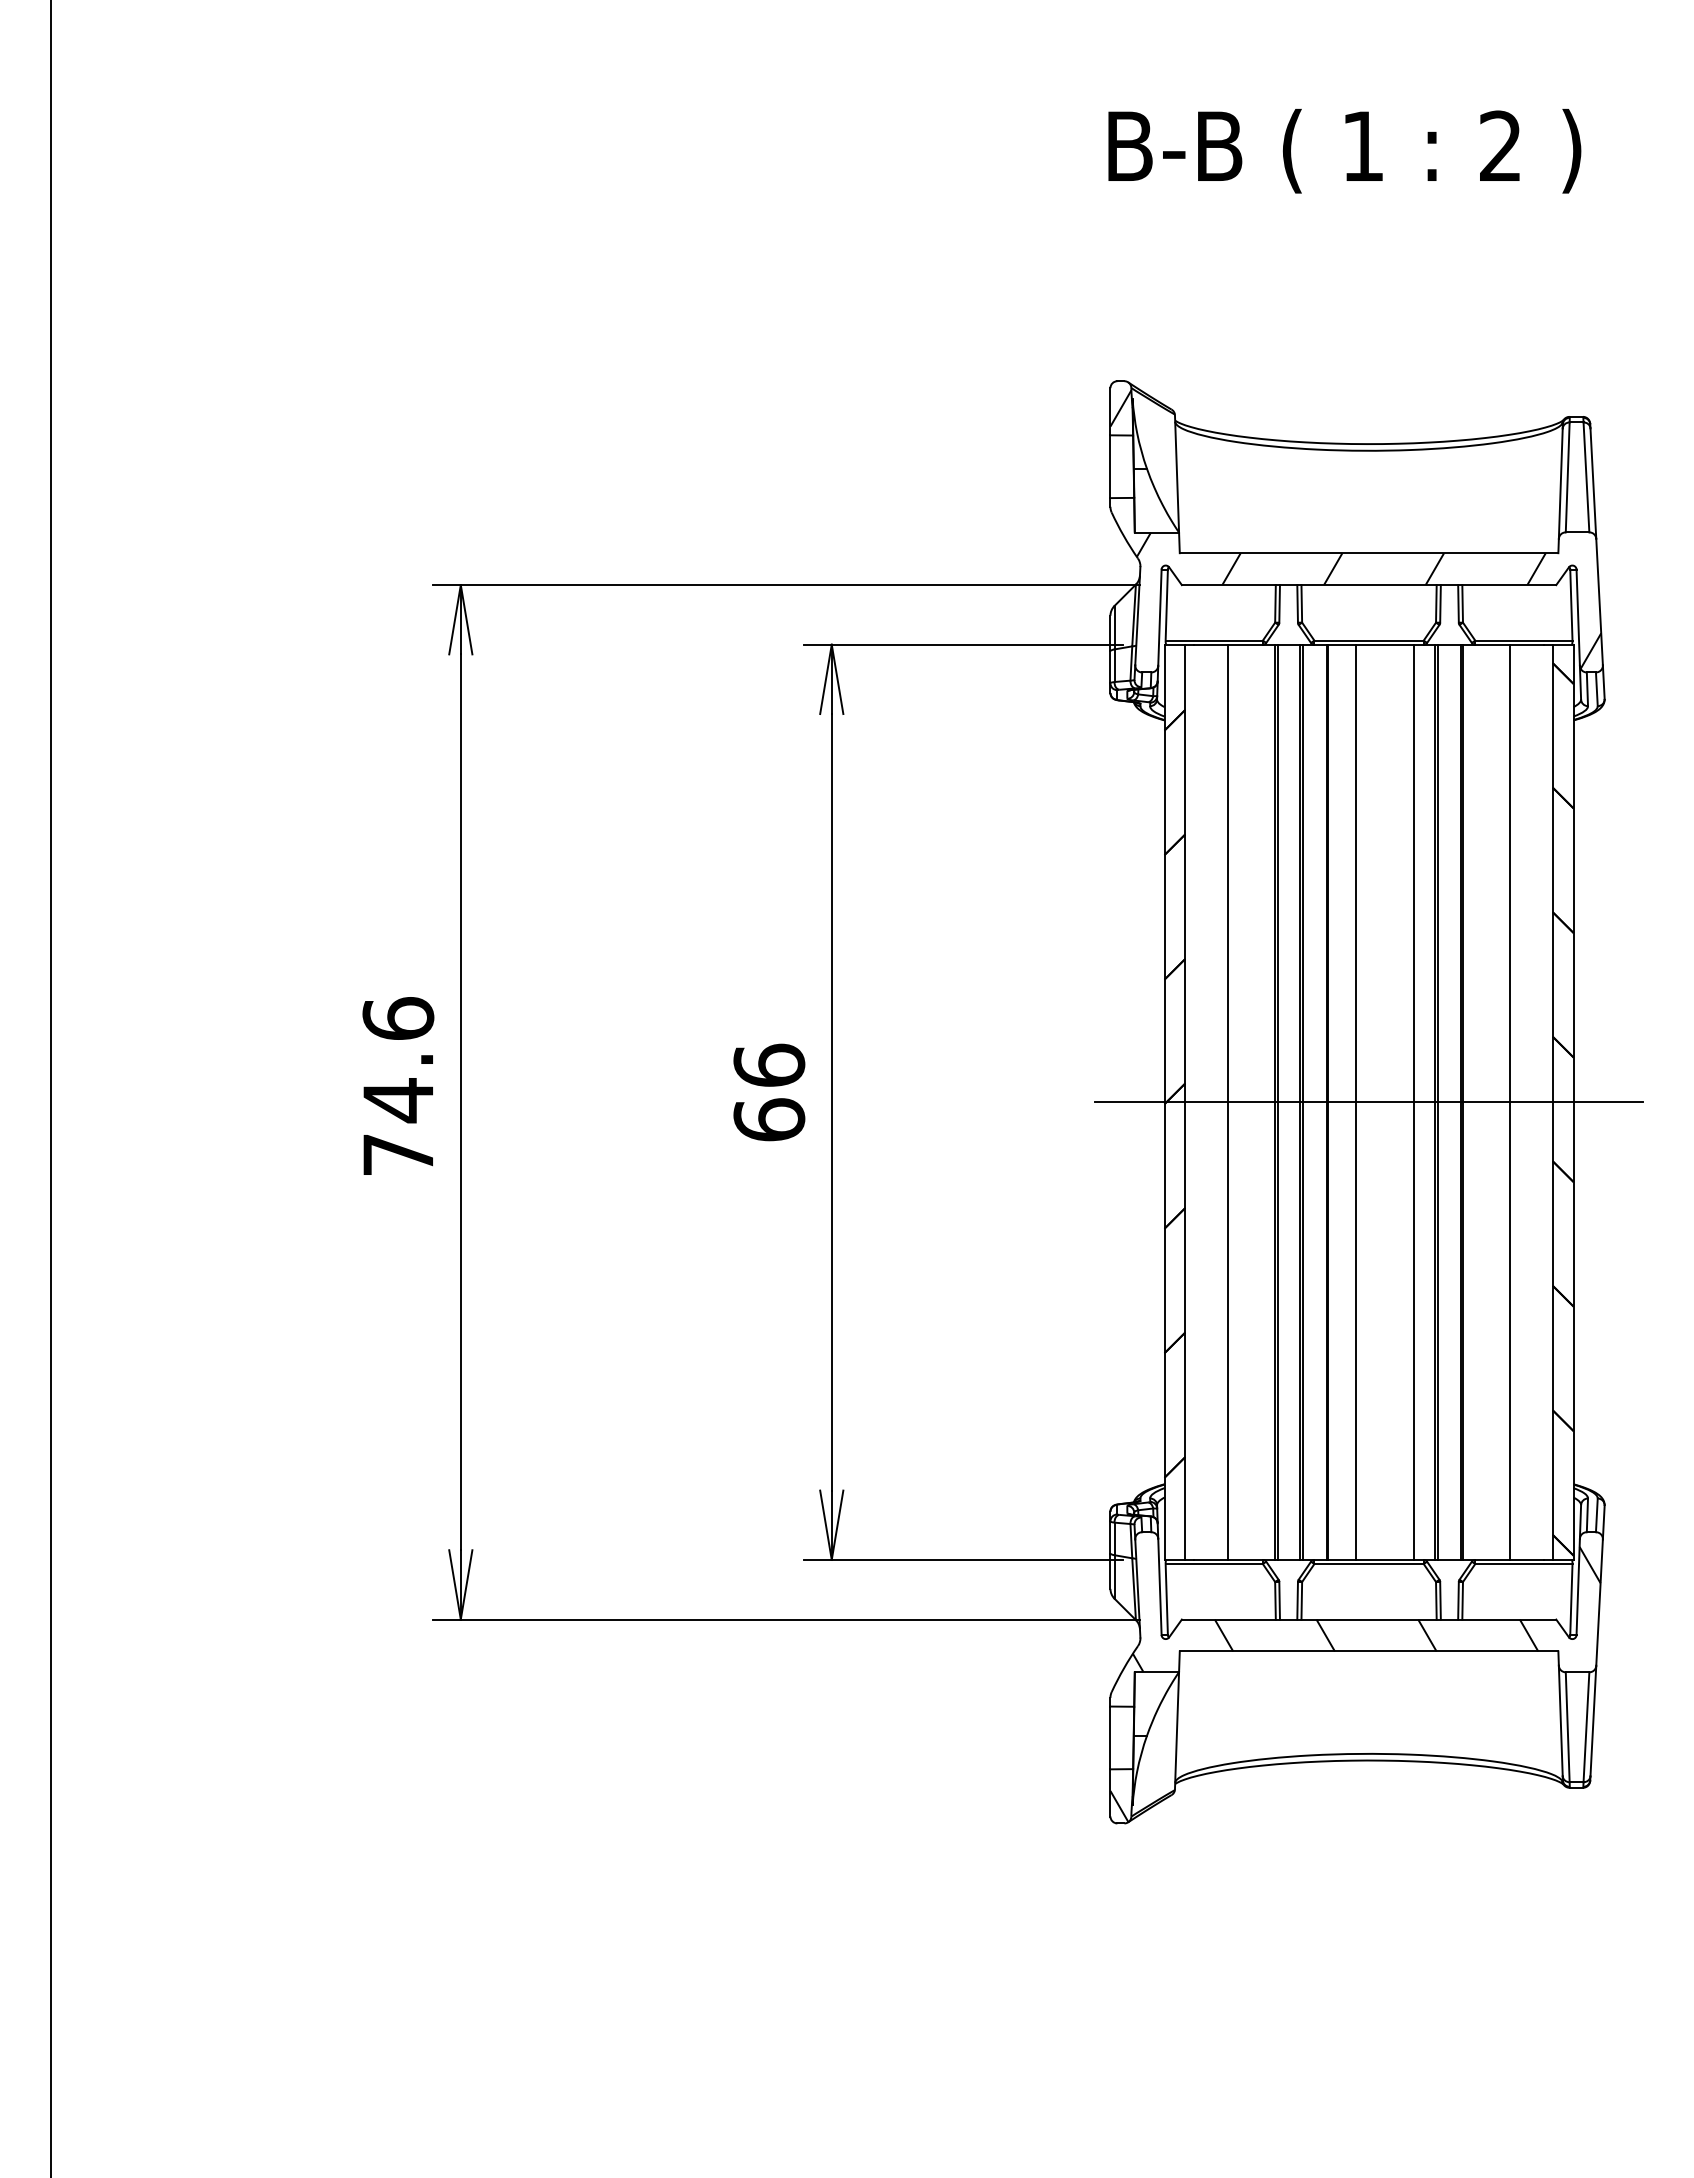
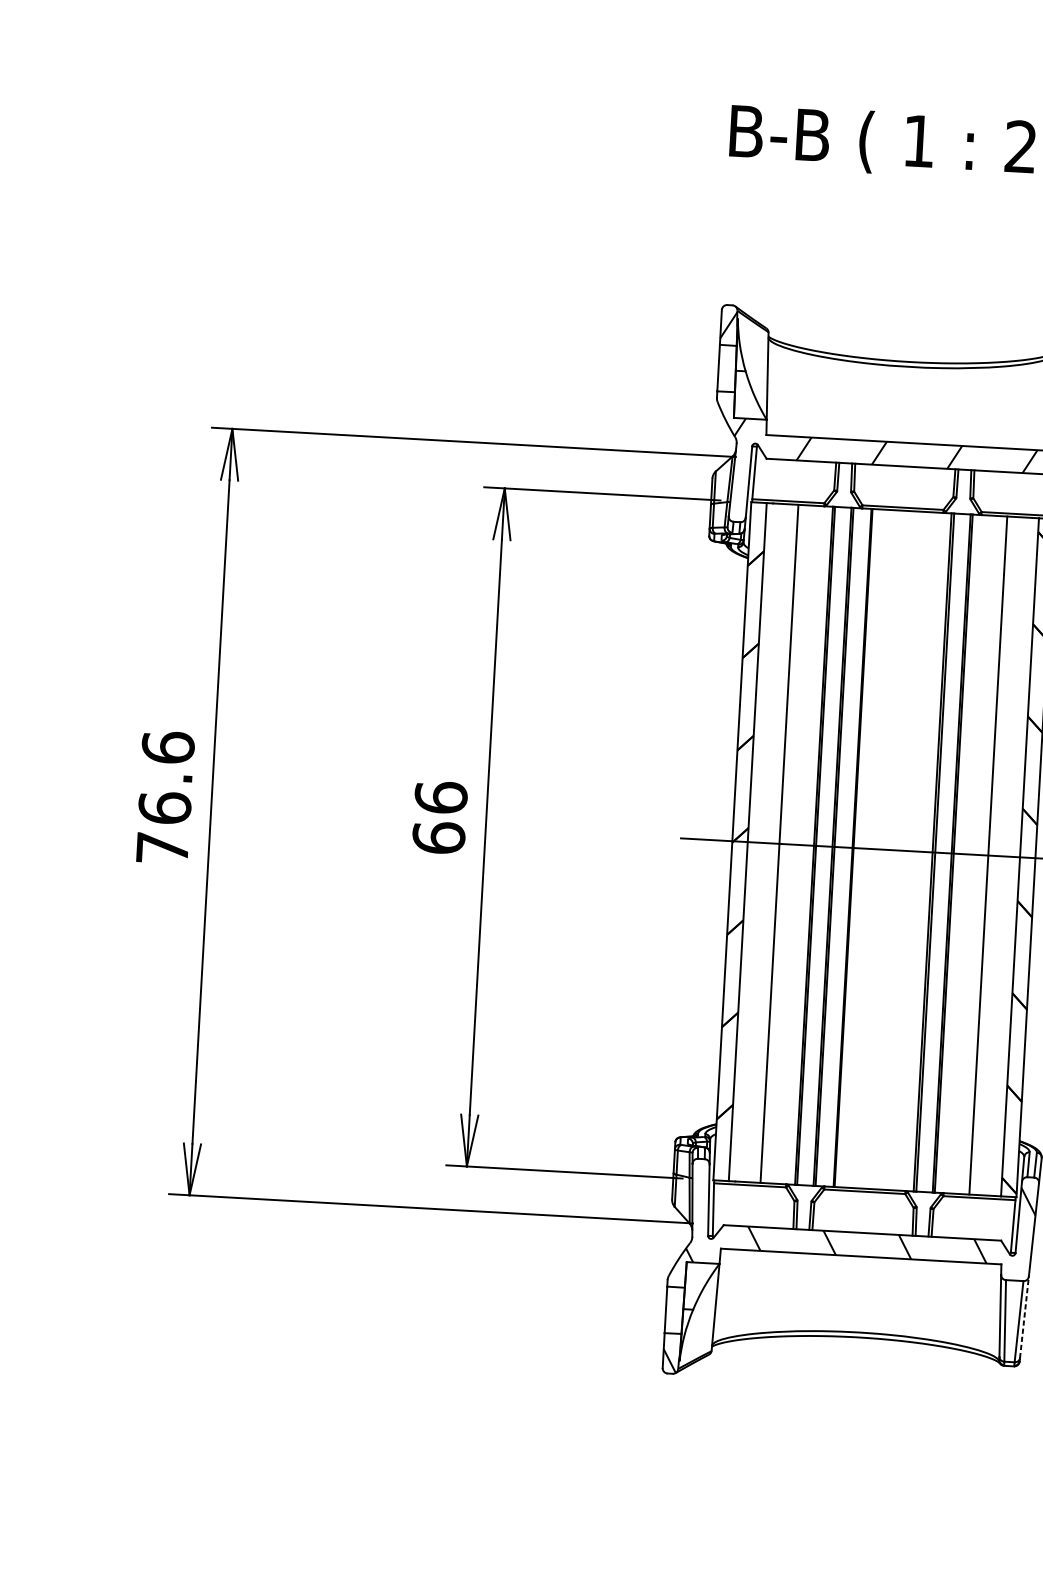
text: (398, 1100) -> (164, 808), 74.6 -> 76.6
line: (1355, 1101) -> (873, 848), removed
line: (1414, 1101) -> (917, 850), removed
line: (1593, 1720) -> (1024, 1316), solid -> dashed

